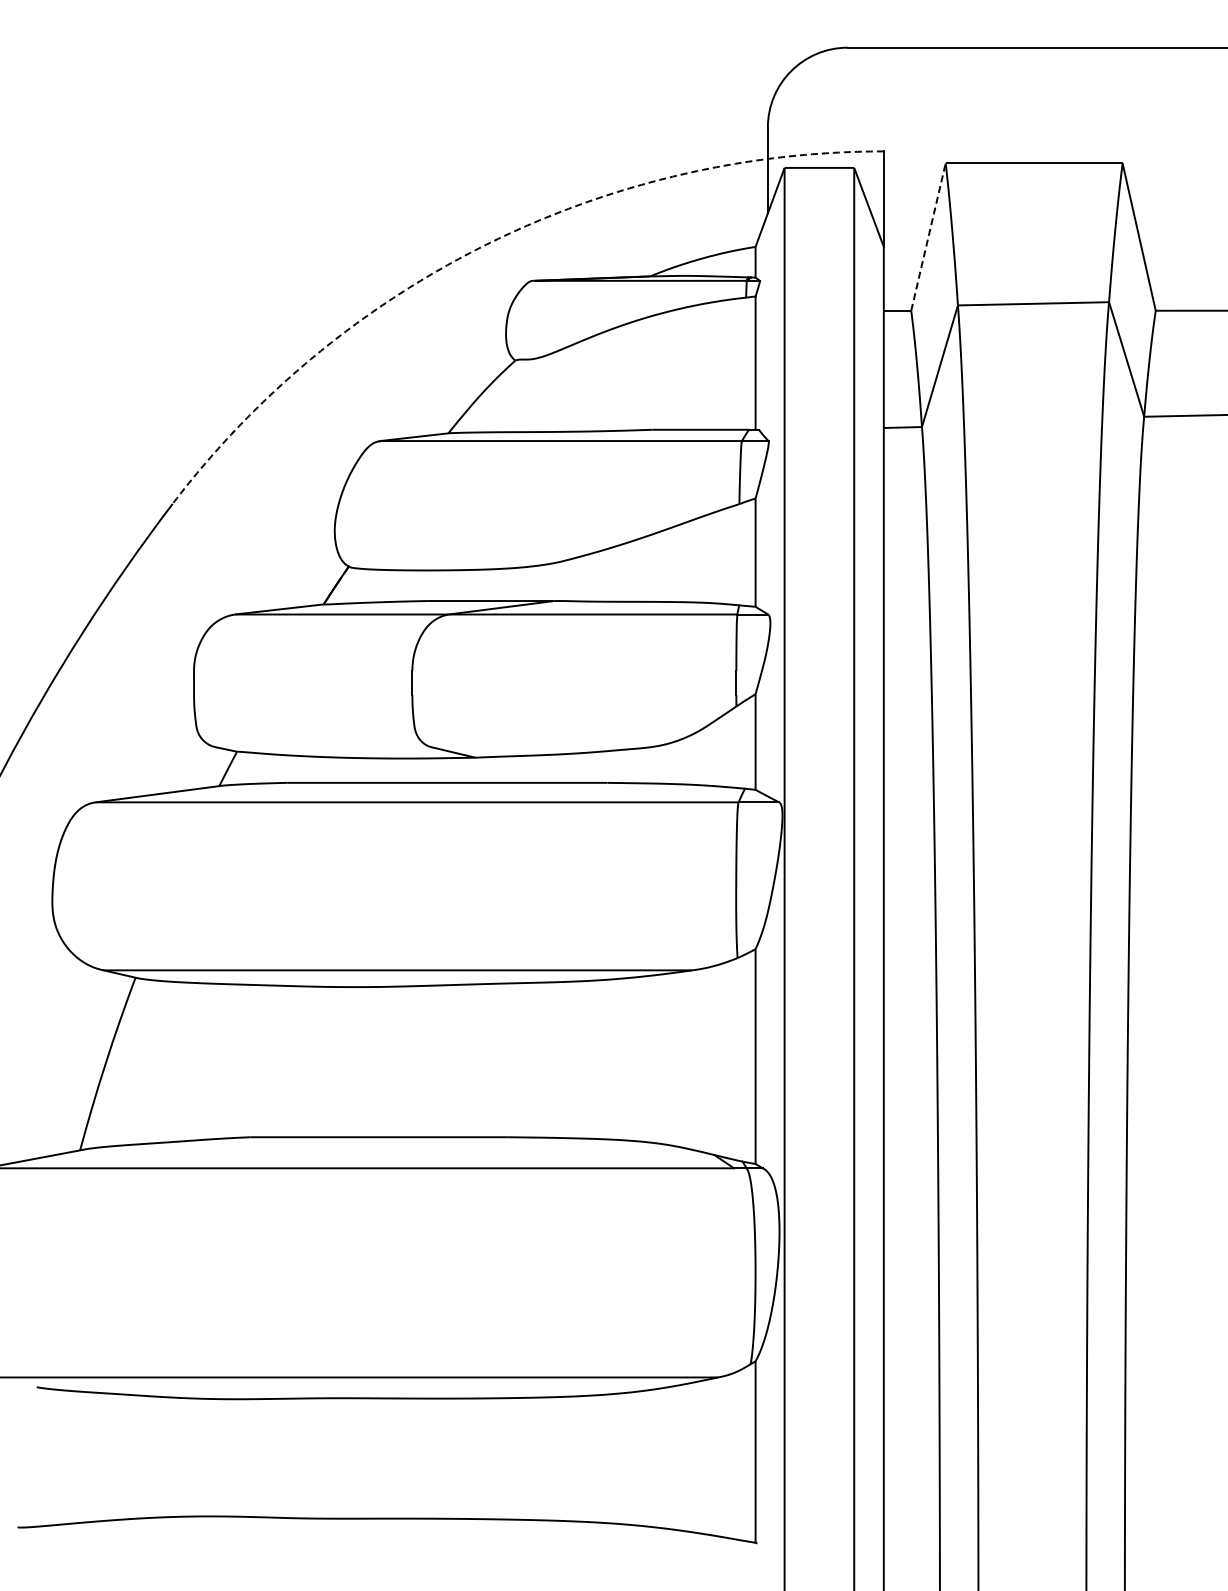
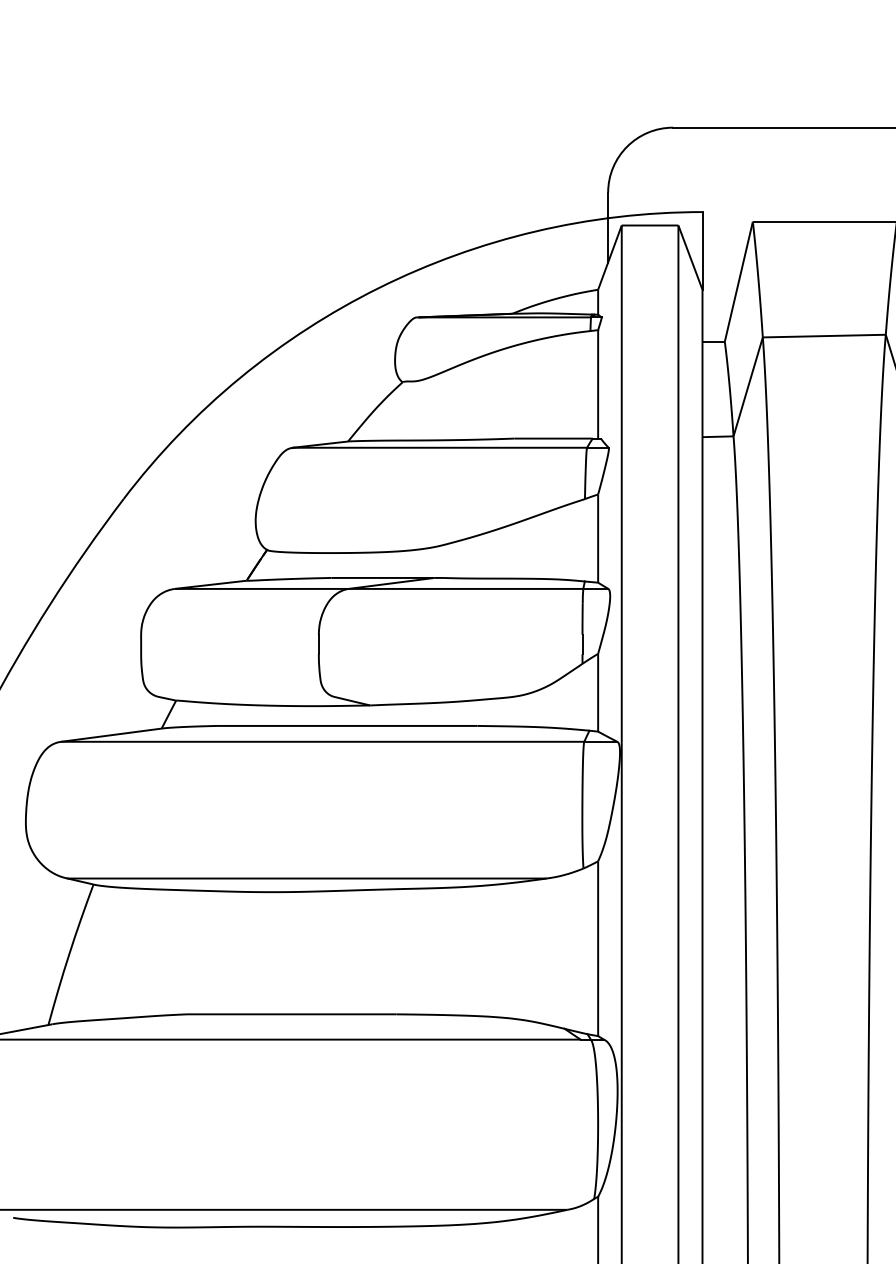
line: (928, 236) -> (738, 281), dashed -> solid
arc: (487, 244) -> (379, 287), dashed -> solid

